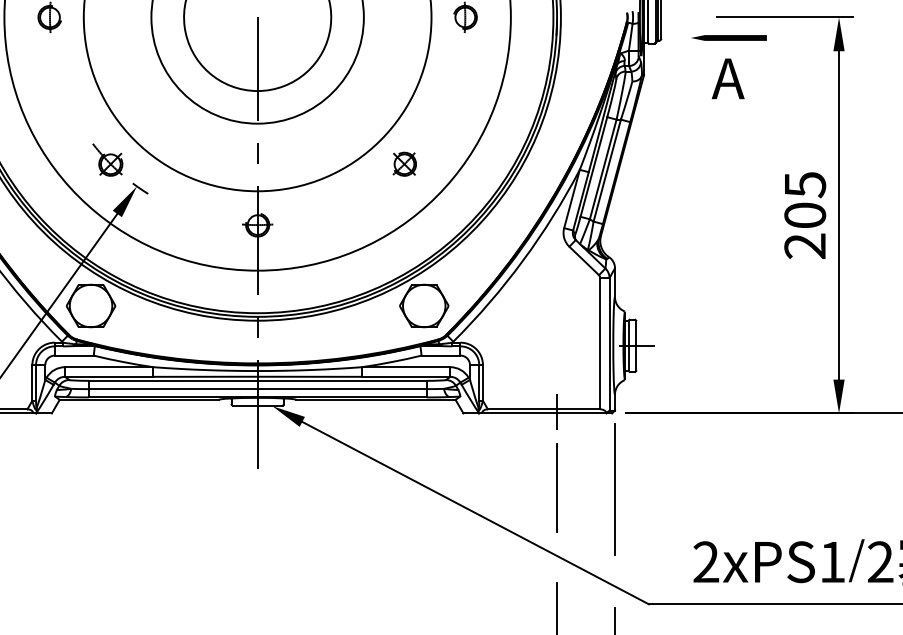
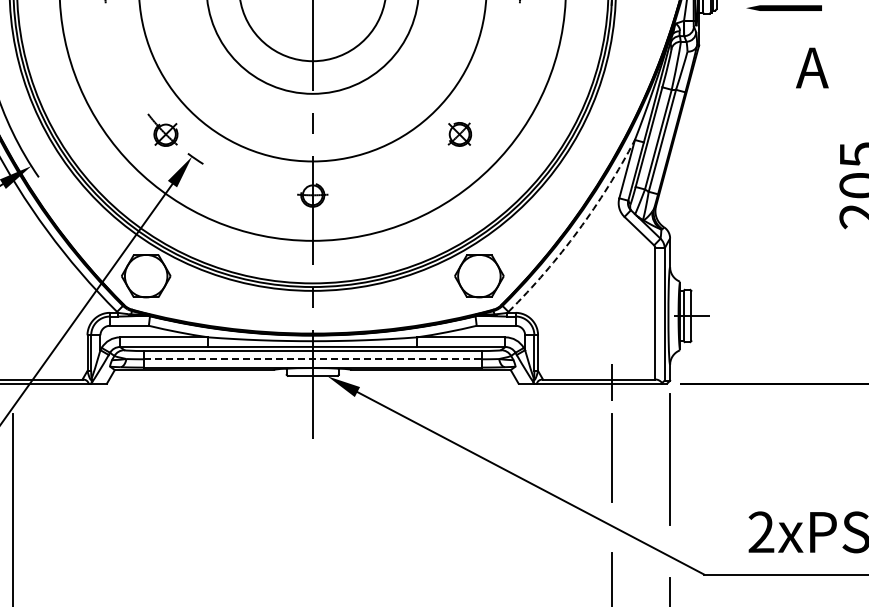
text: (727, 78) -> (811, 67), moved
arc: (523, 260) -> (578, 230), solid -> dashed
line: (257, 389) -> (312, 359), solid -> dashed

